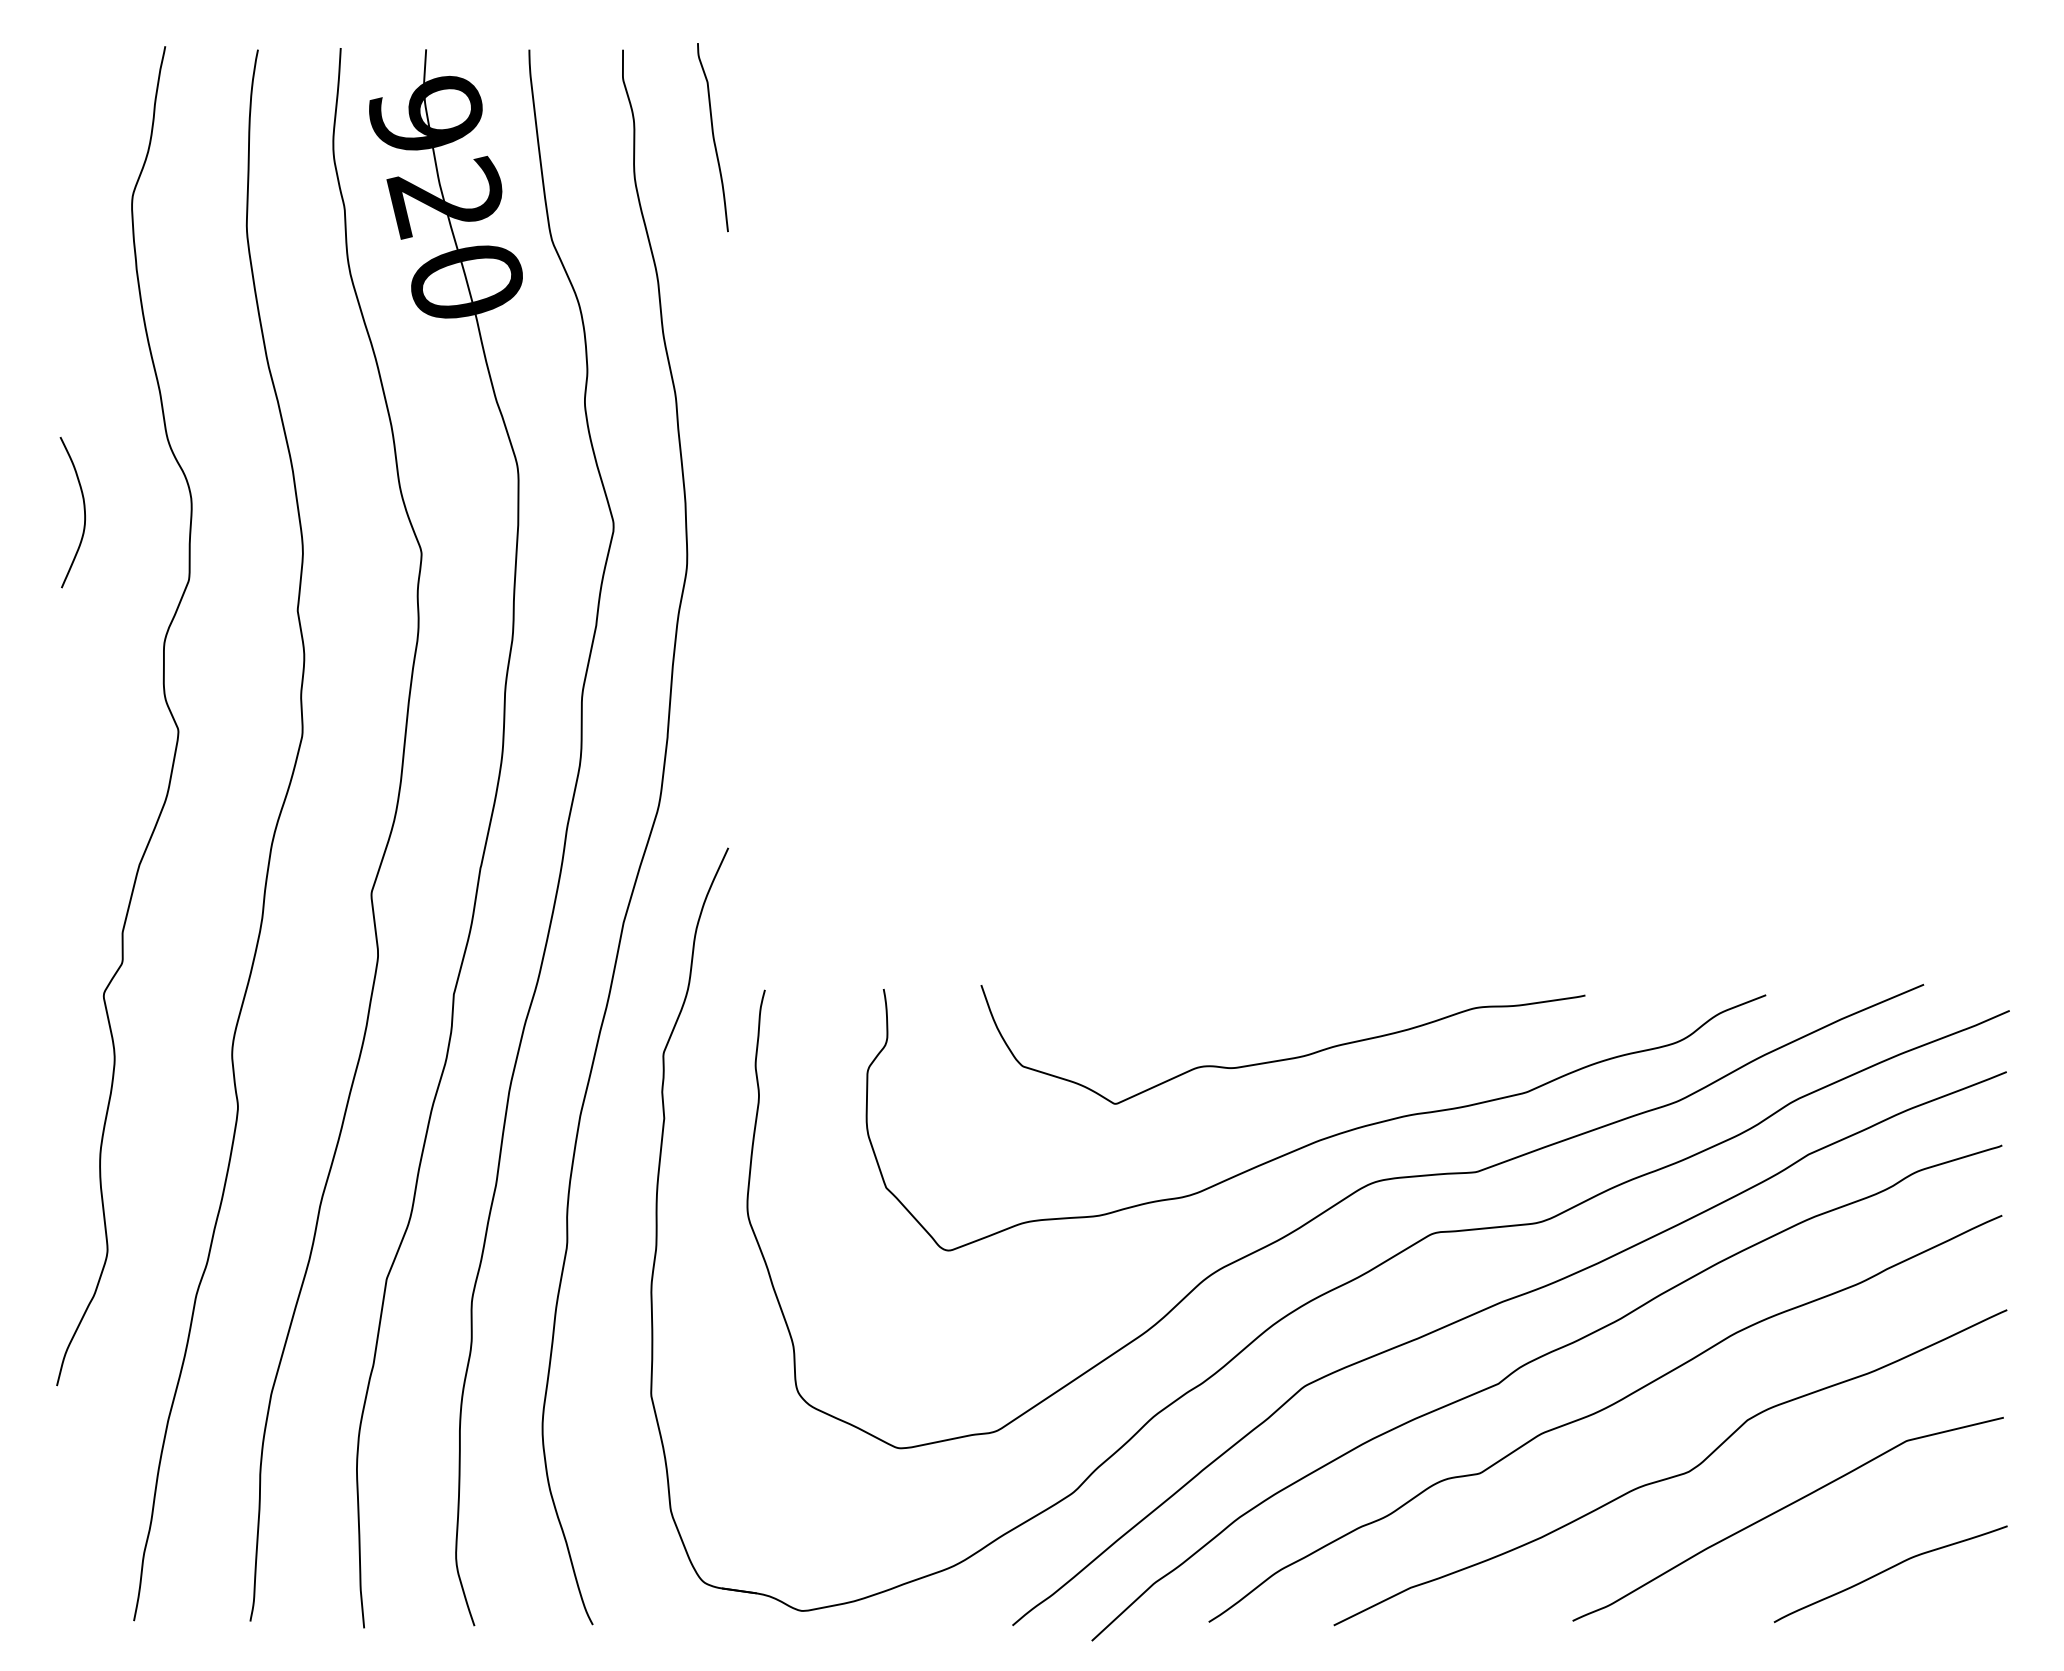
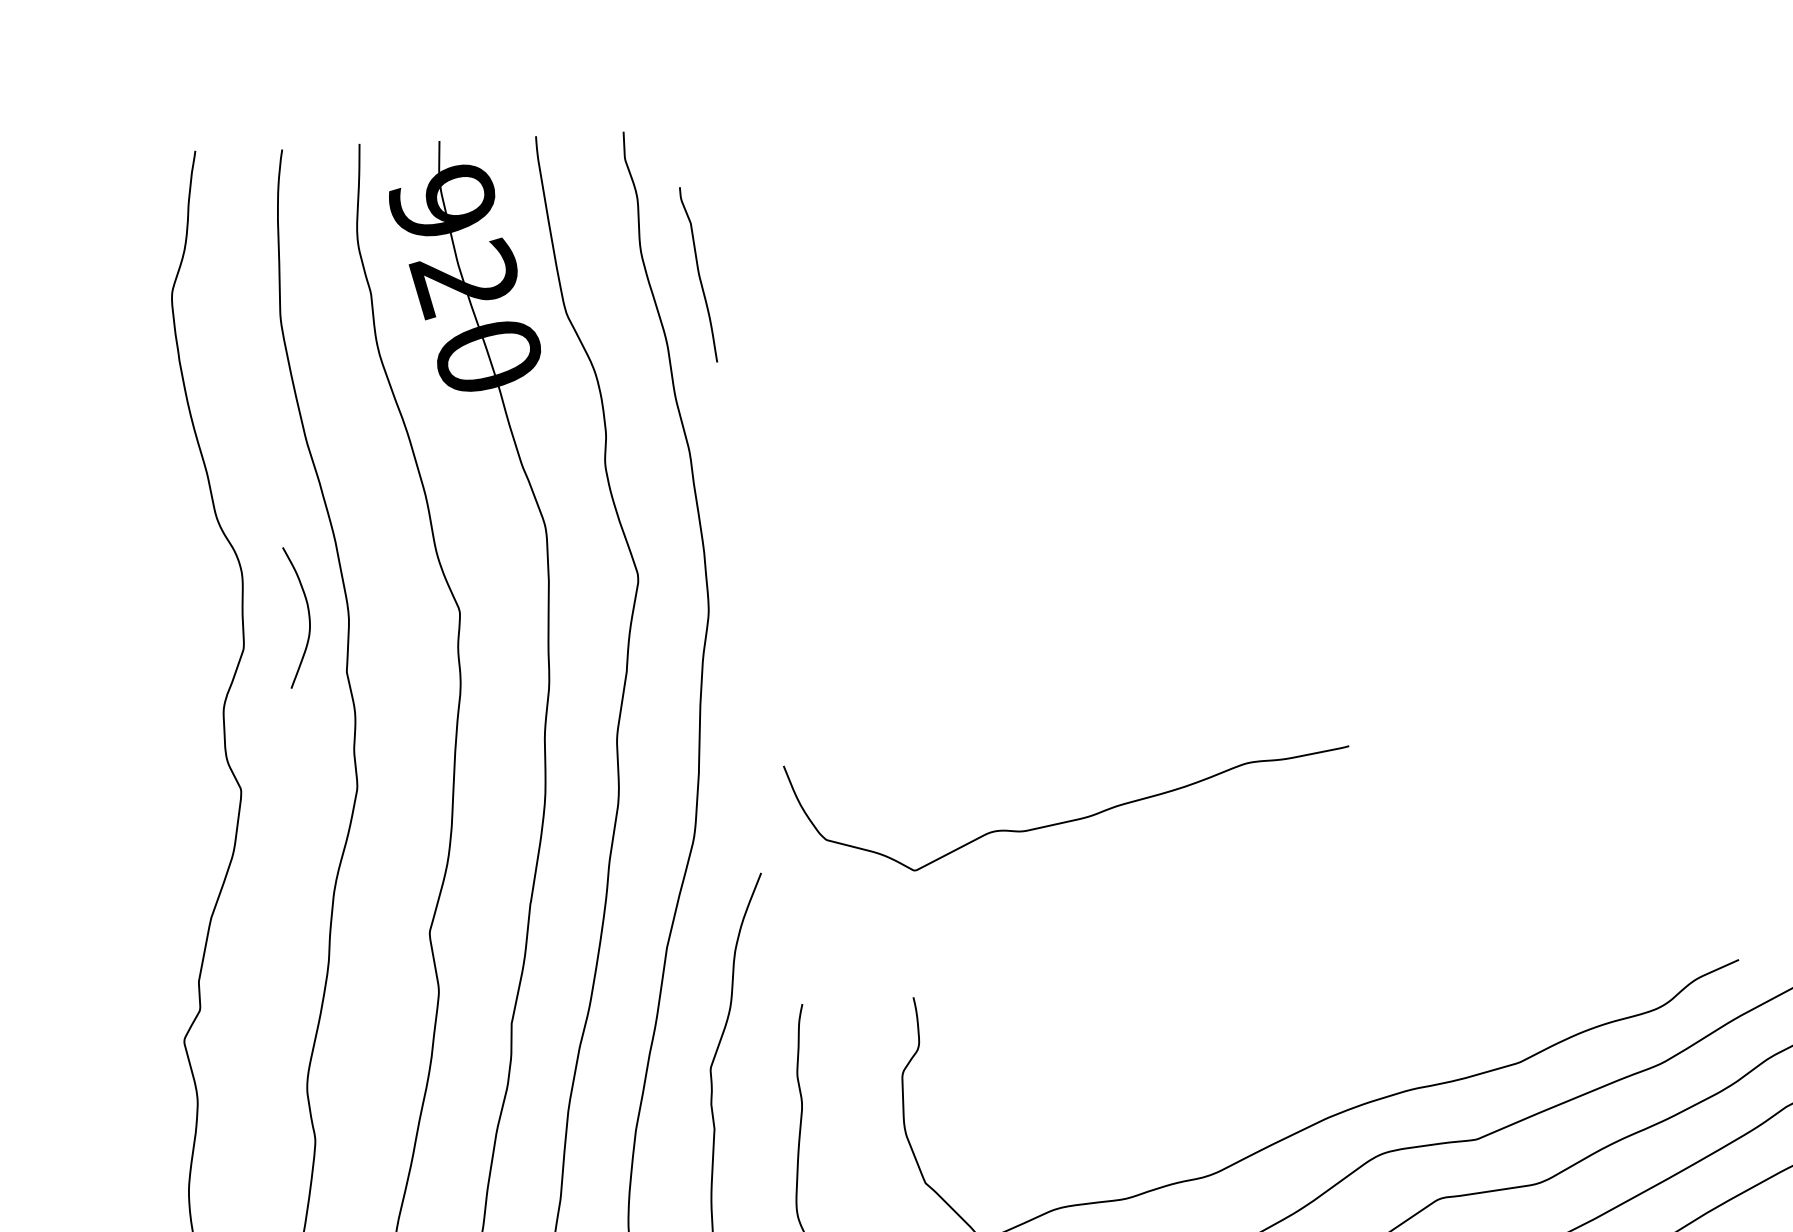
curve: (712, 137) -> (698, 274), moved
curve: (83, 509) -> (307, 614), moved
curve: (1284, 1058) -> (1070, 819), moved

